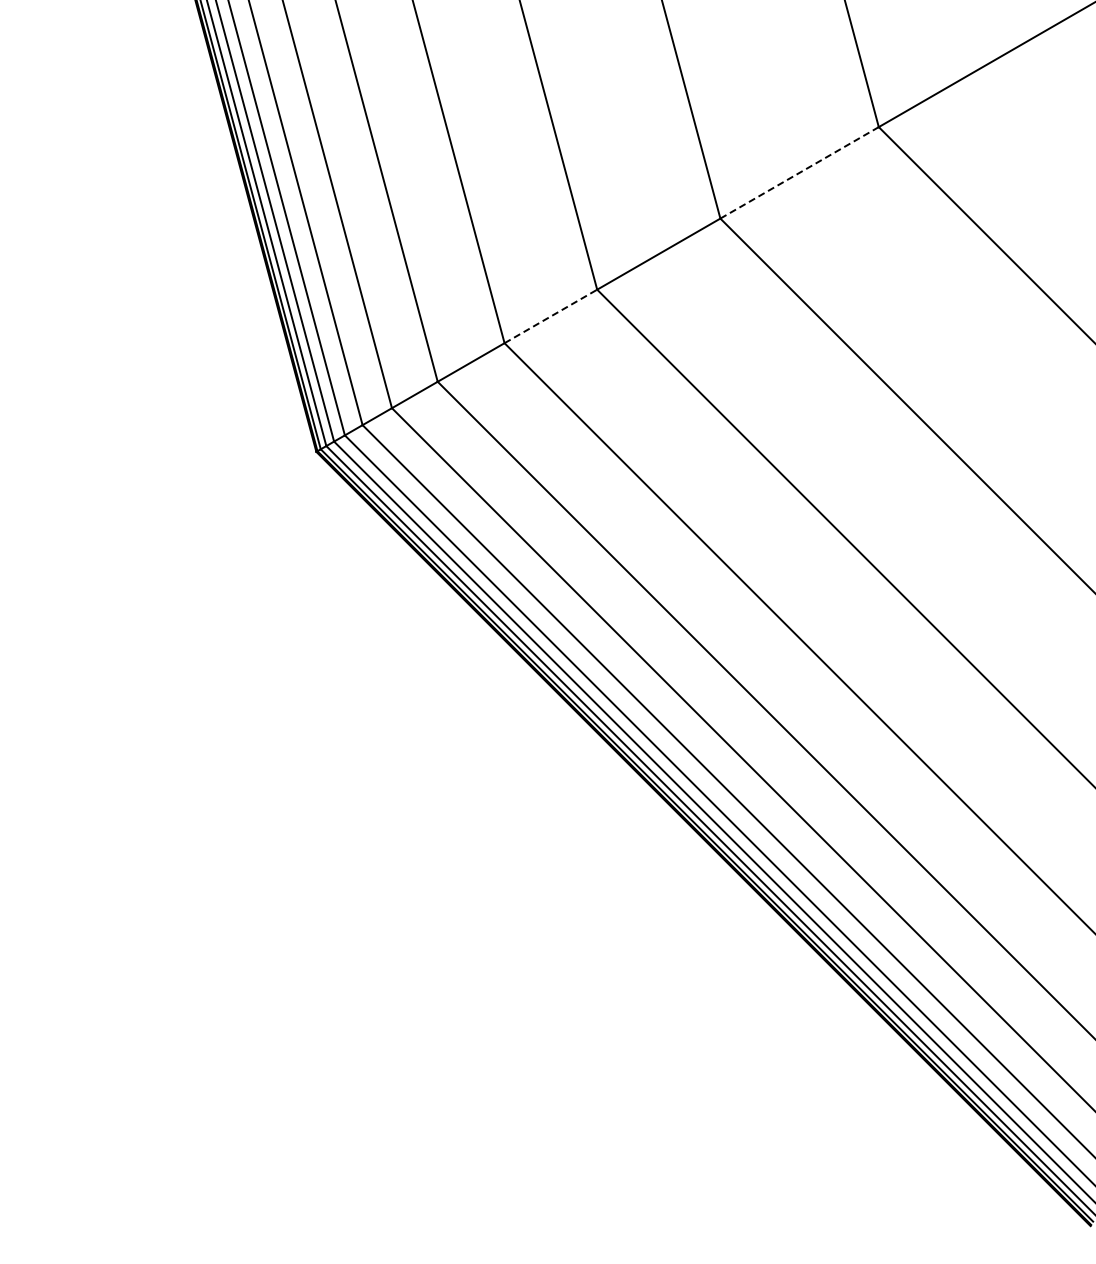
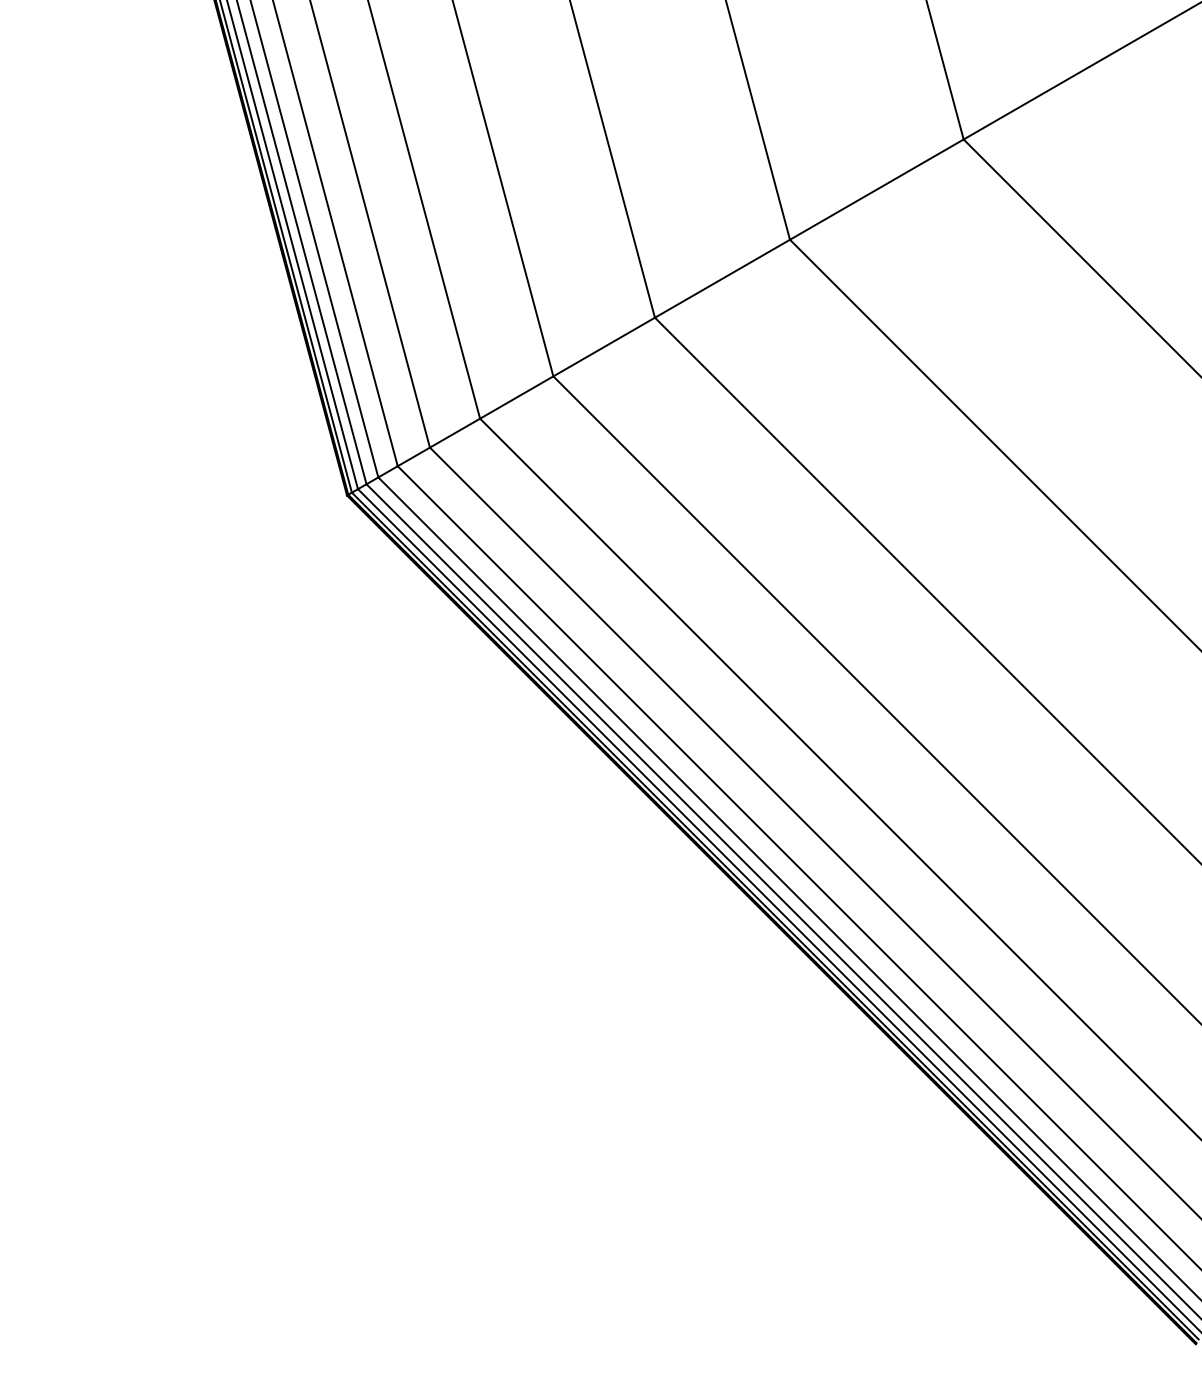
line: (800, 172) -> (877, 189), dashed -> solid
line: (551, 316) -> (604, 347), dashed -> solid

